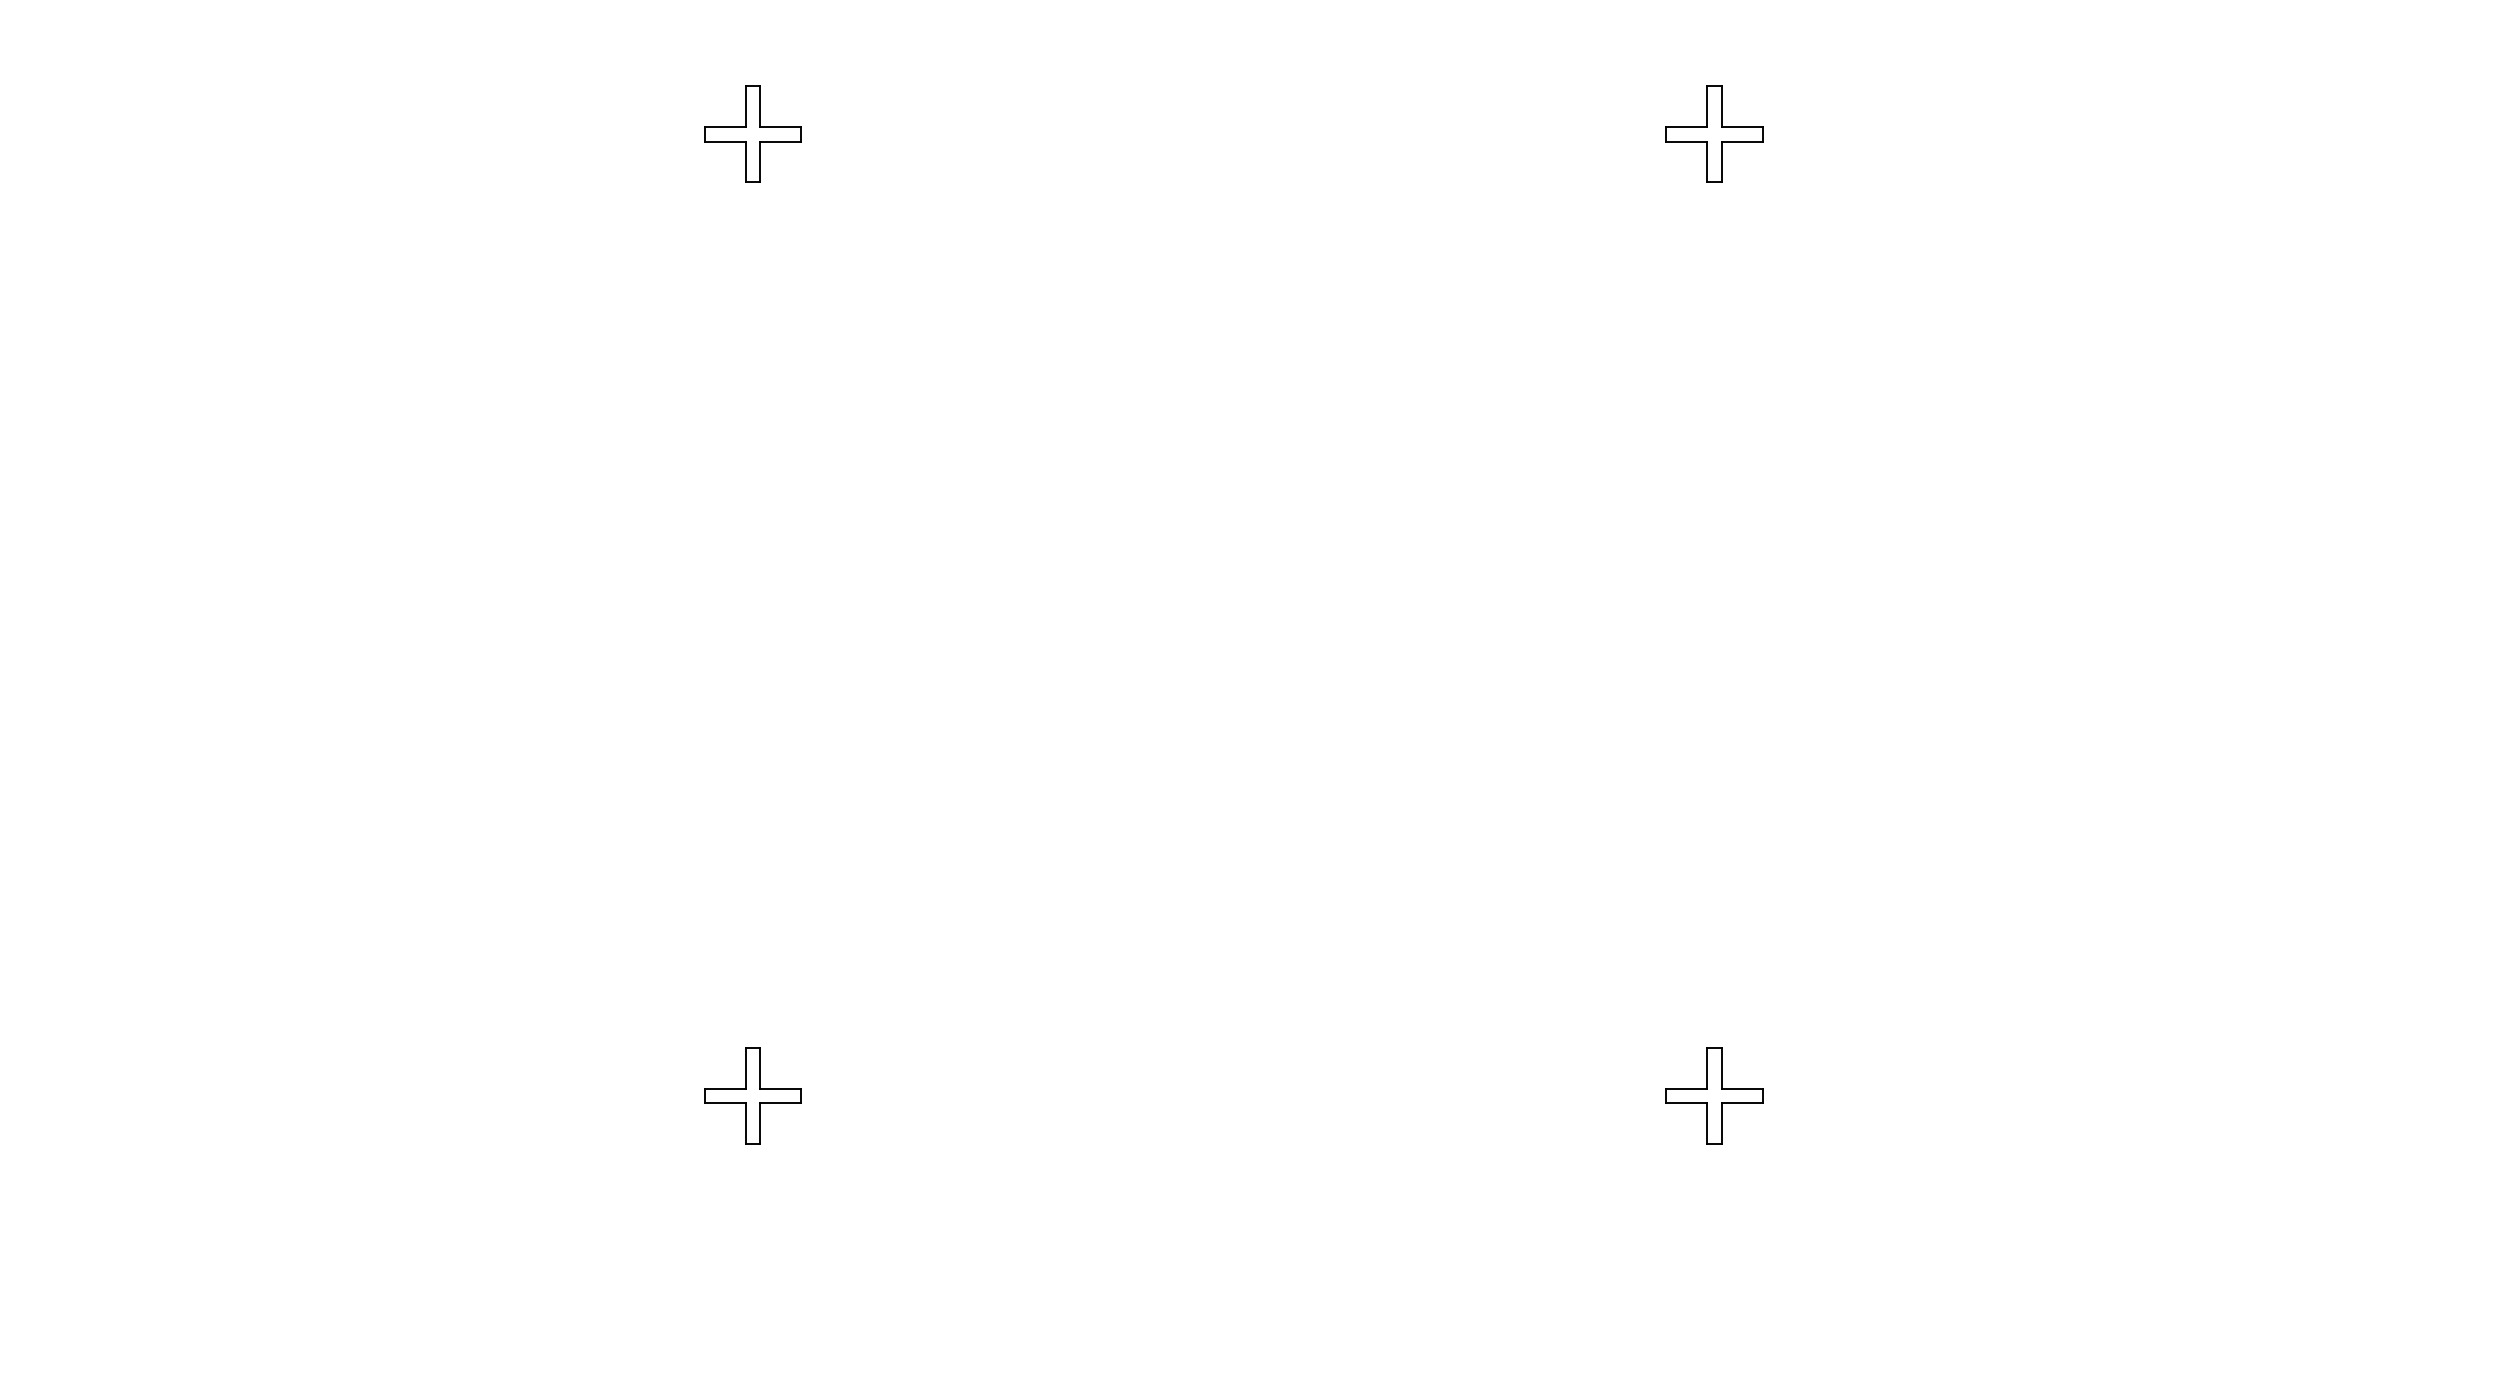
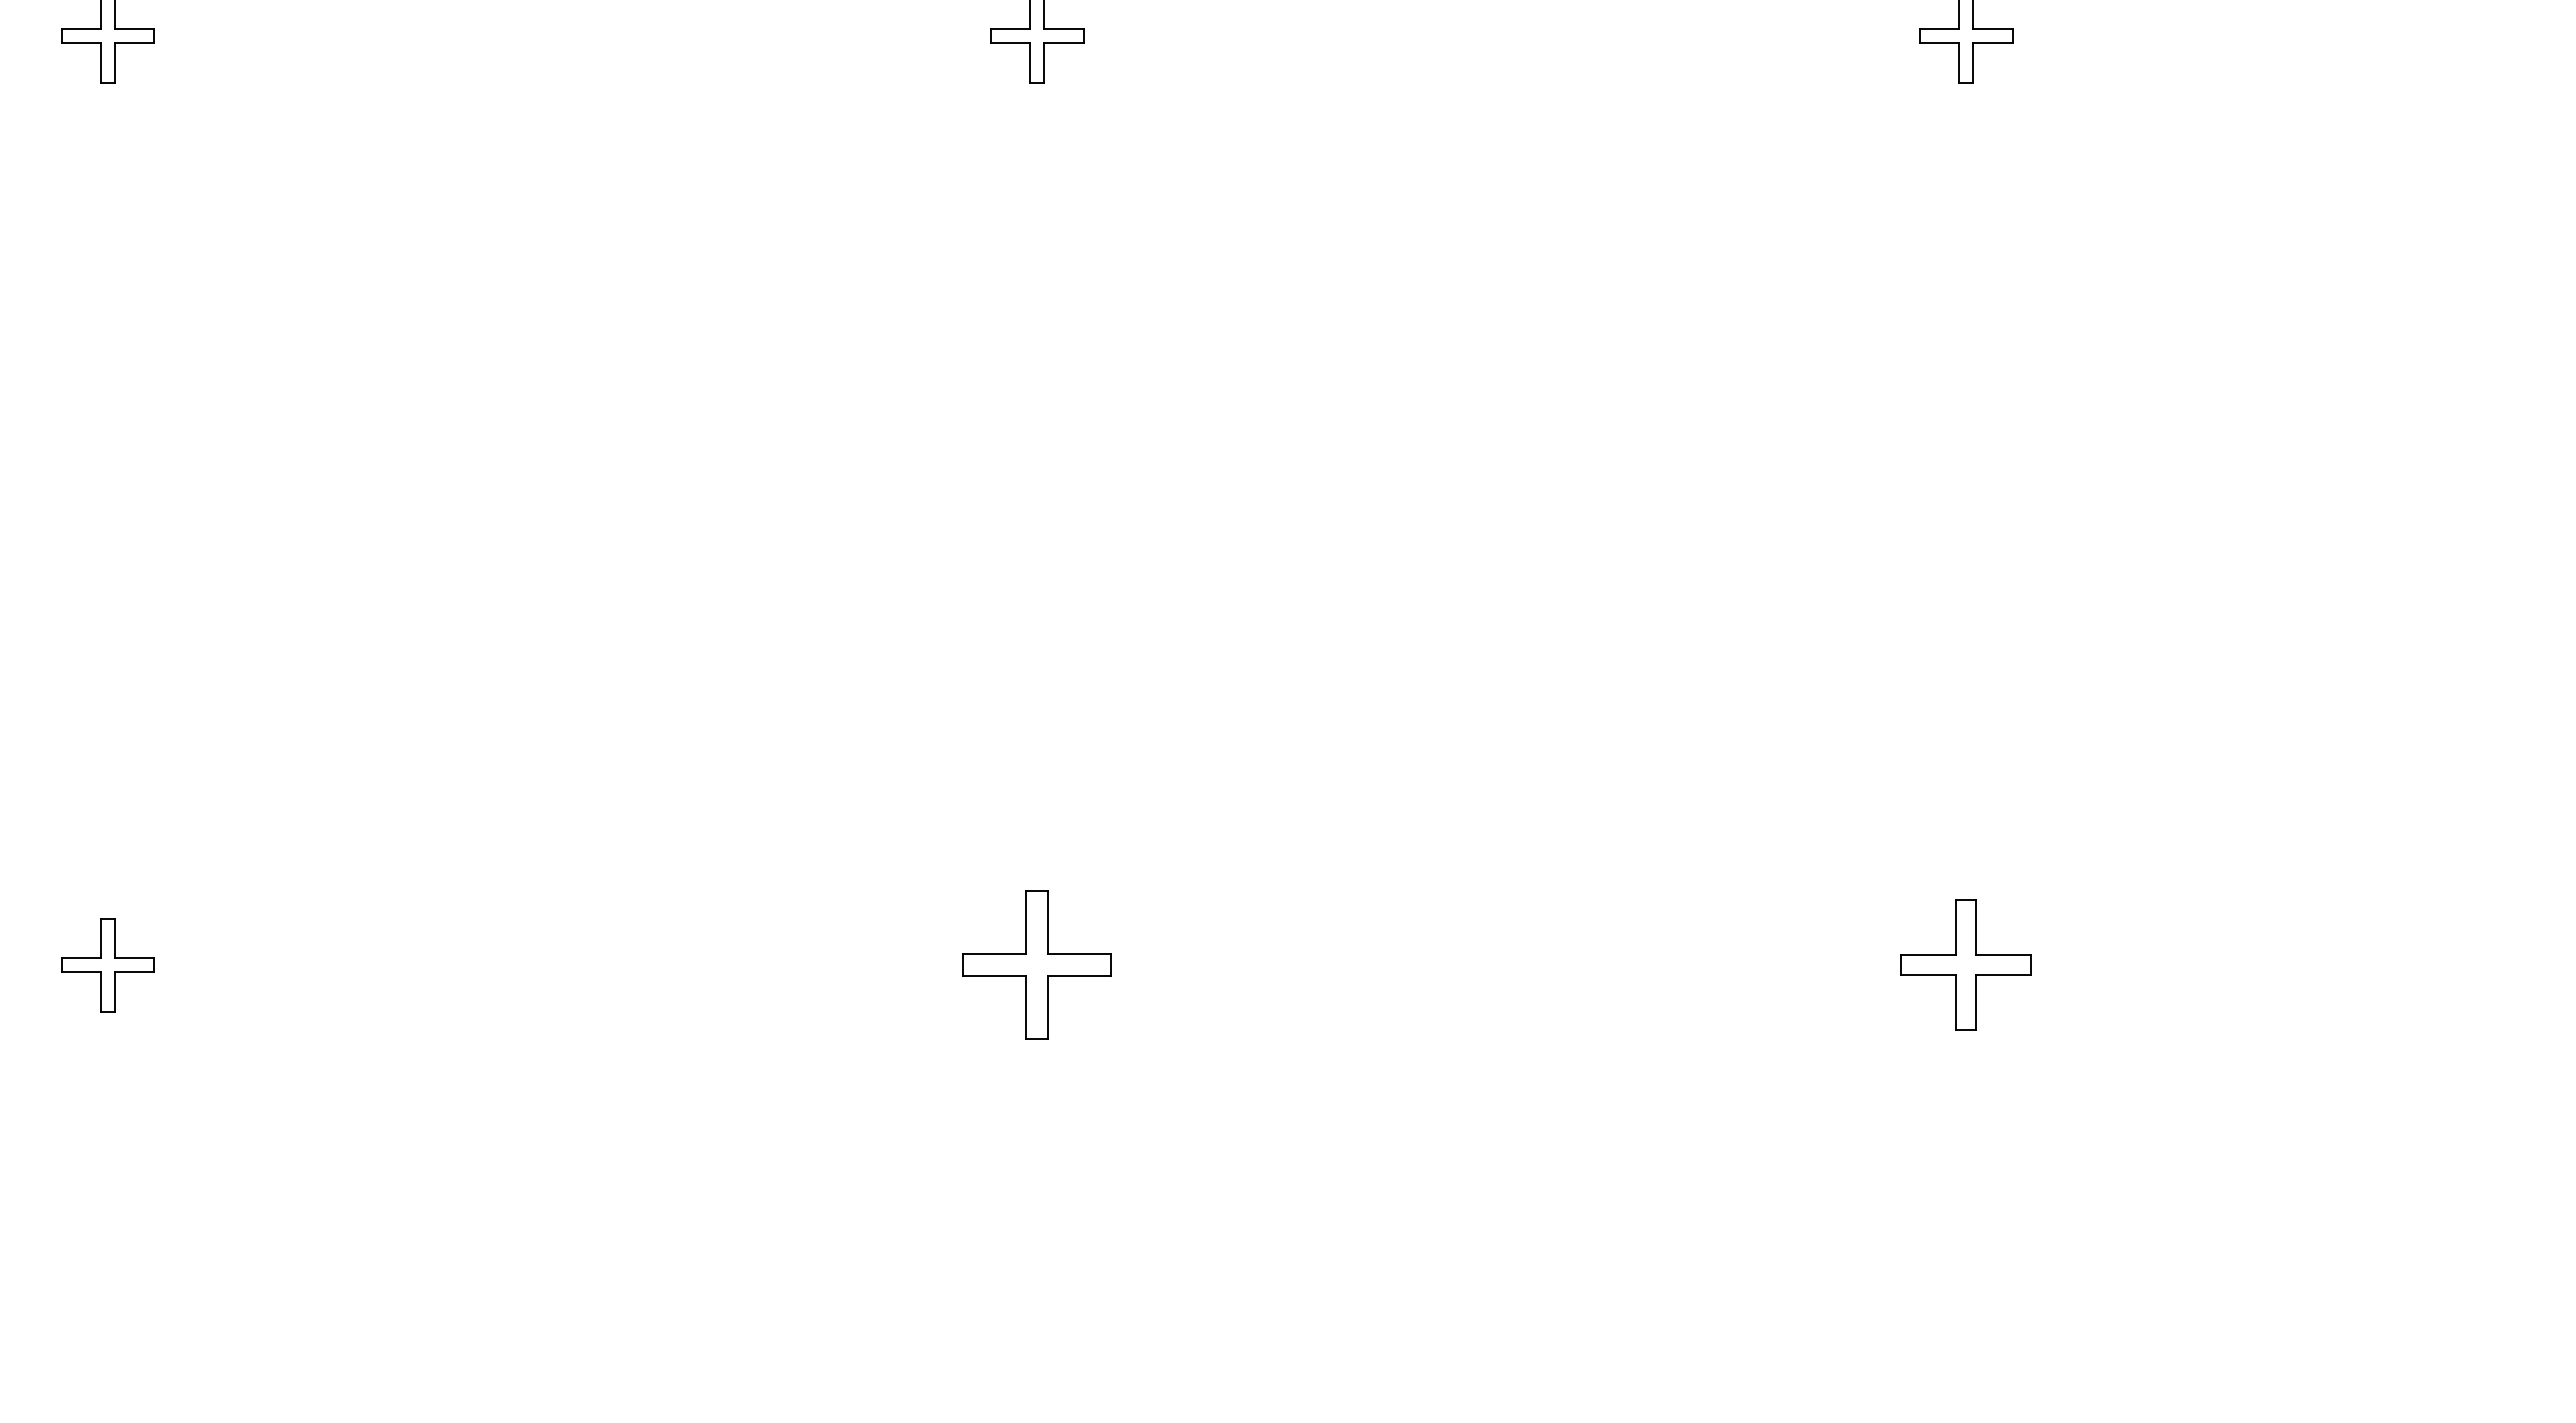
part: (753, 1096) -> (1037, 965), size x1.6
part: (1714, 1096) -> (1966, 965), size x1.4

